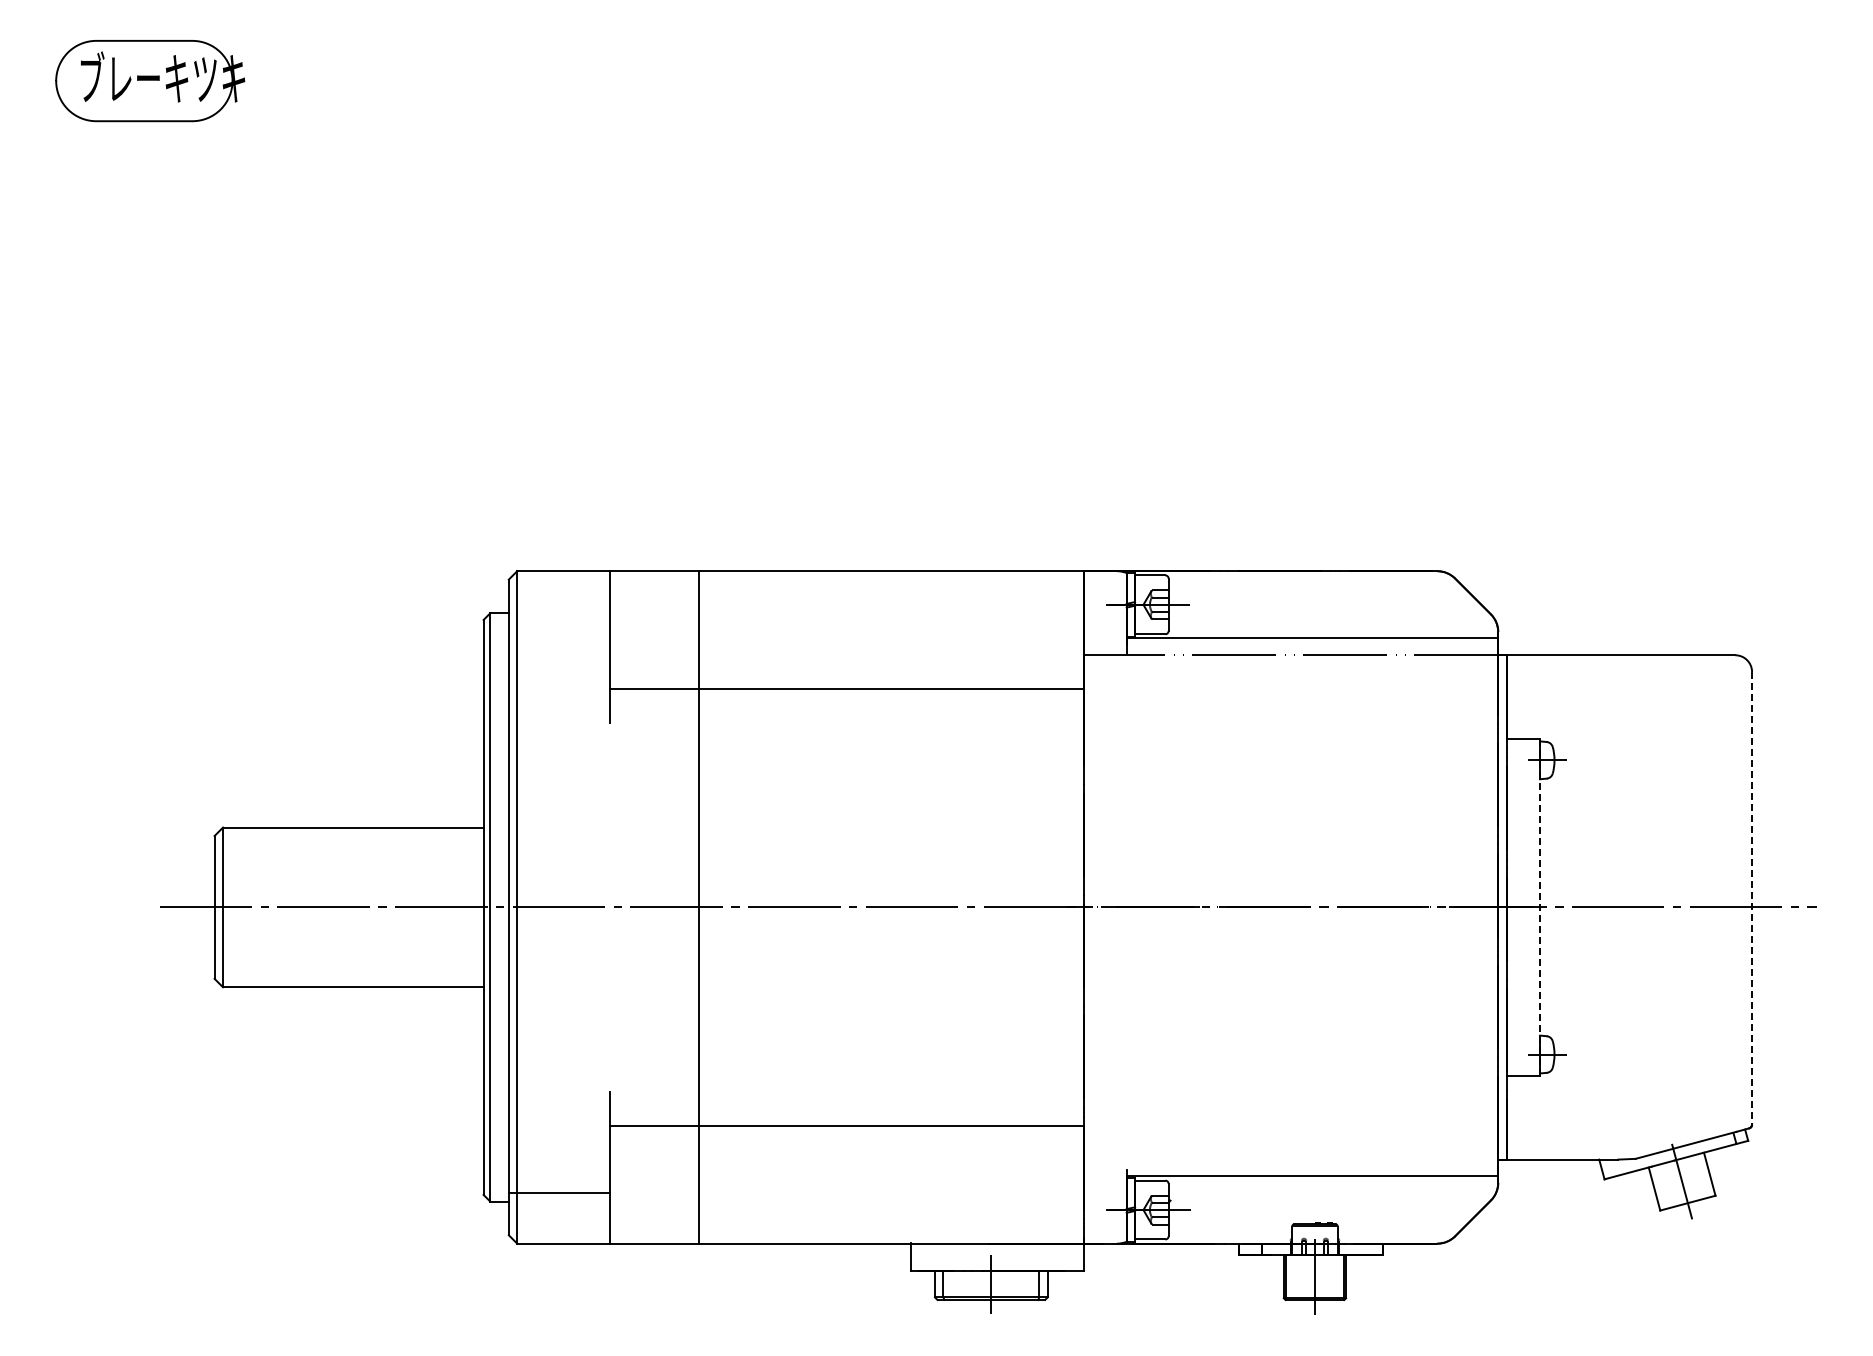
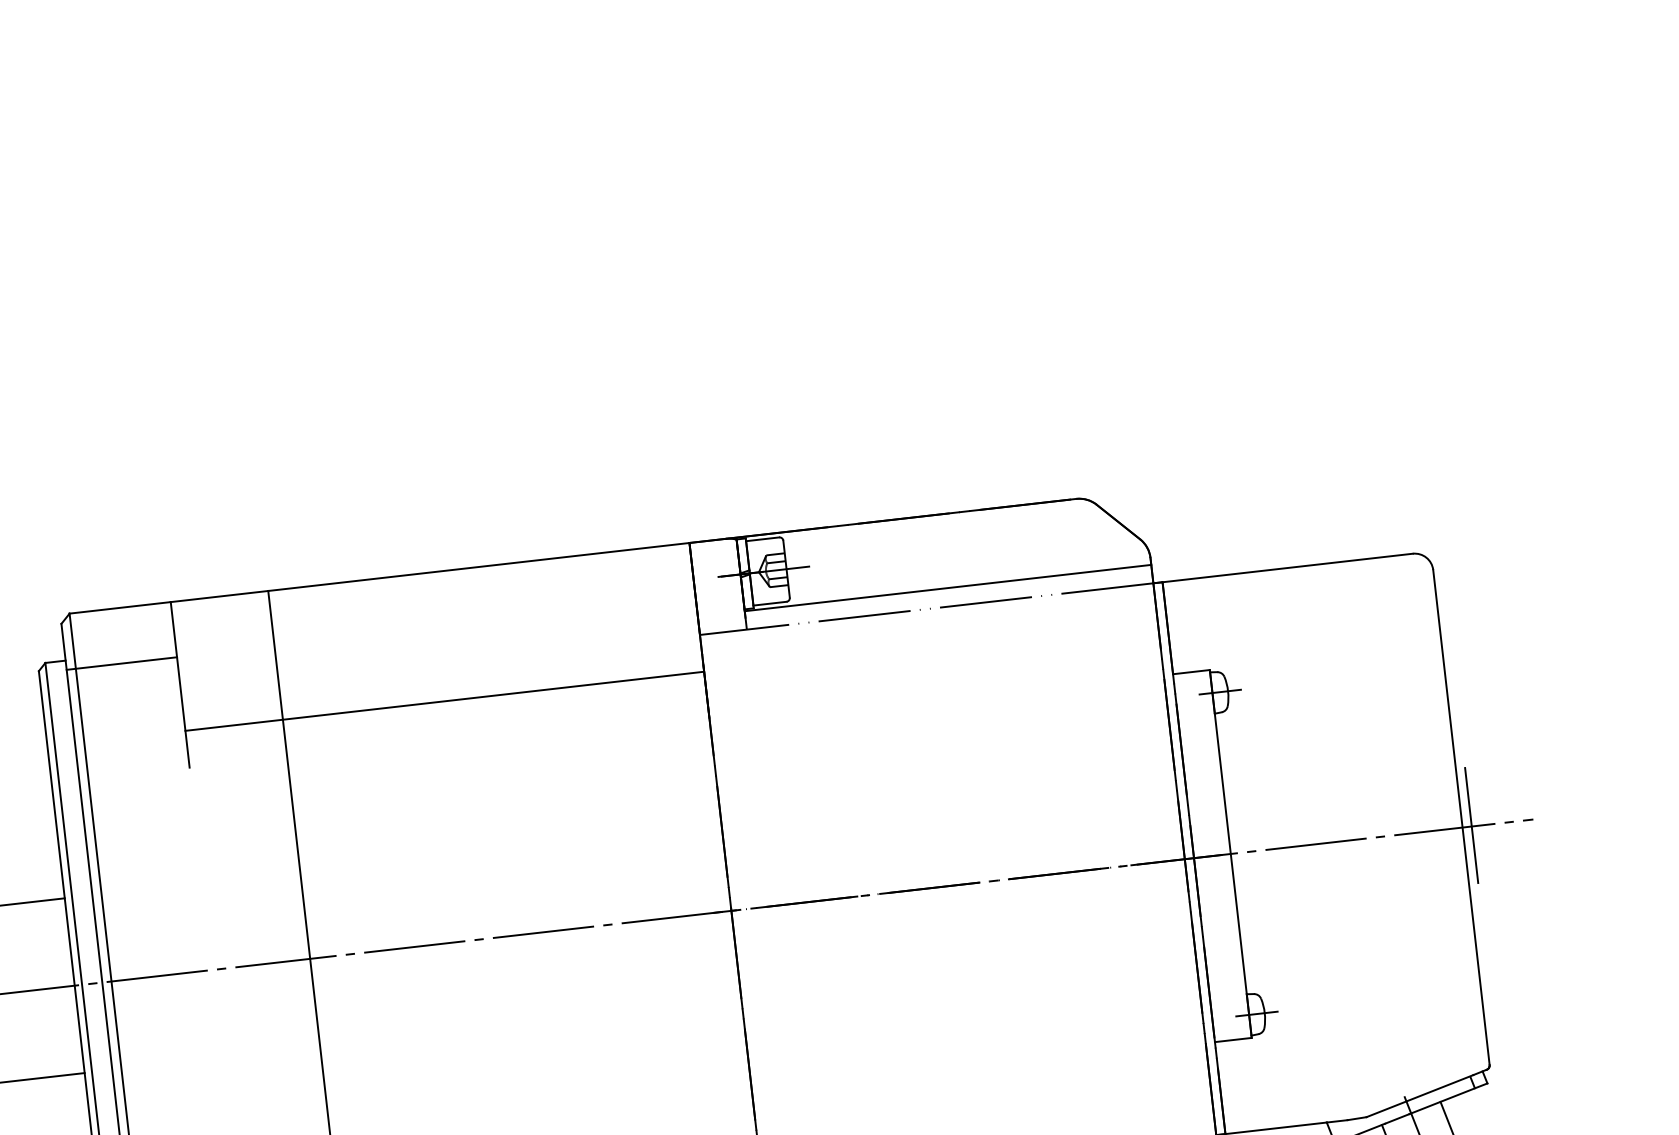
line: (558, 621) -> (121, 663), added
line: (1752, 898) -> (1461, 817), dashed -> solid
line: (1760, 906) -> (1471, 825), added
line: (1540, 907) -> (1231, 854), dashed -> solid

